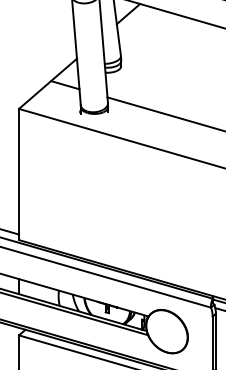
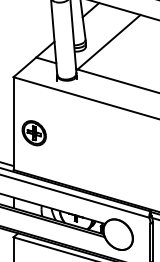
line: (153, 58) -> (108, 41), added
part: (47, 188) -> (33, 133), added

